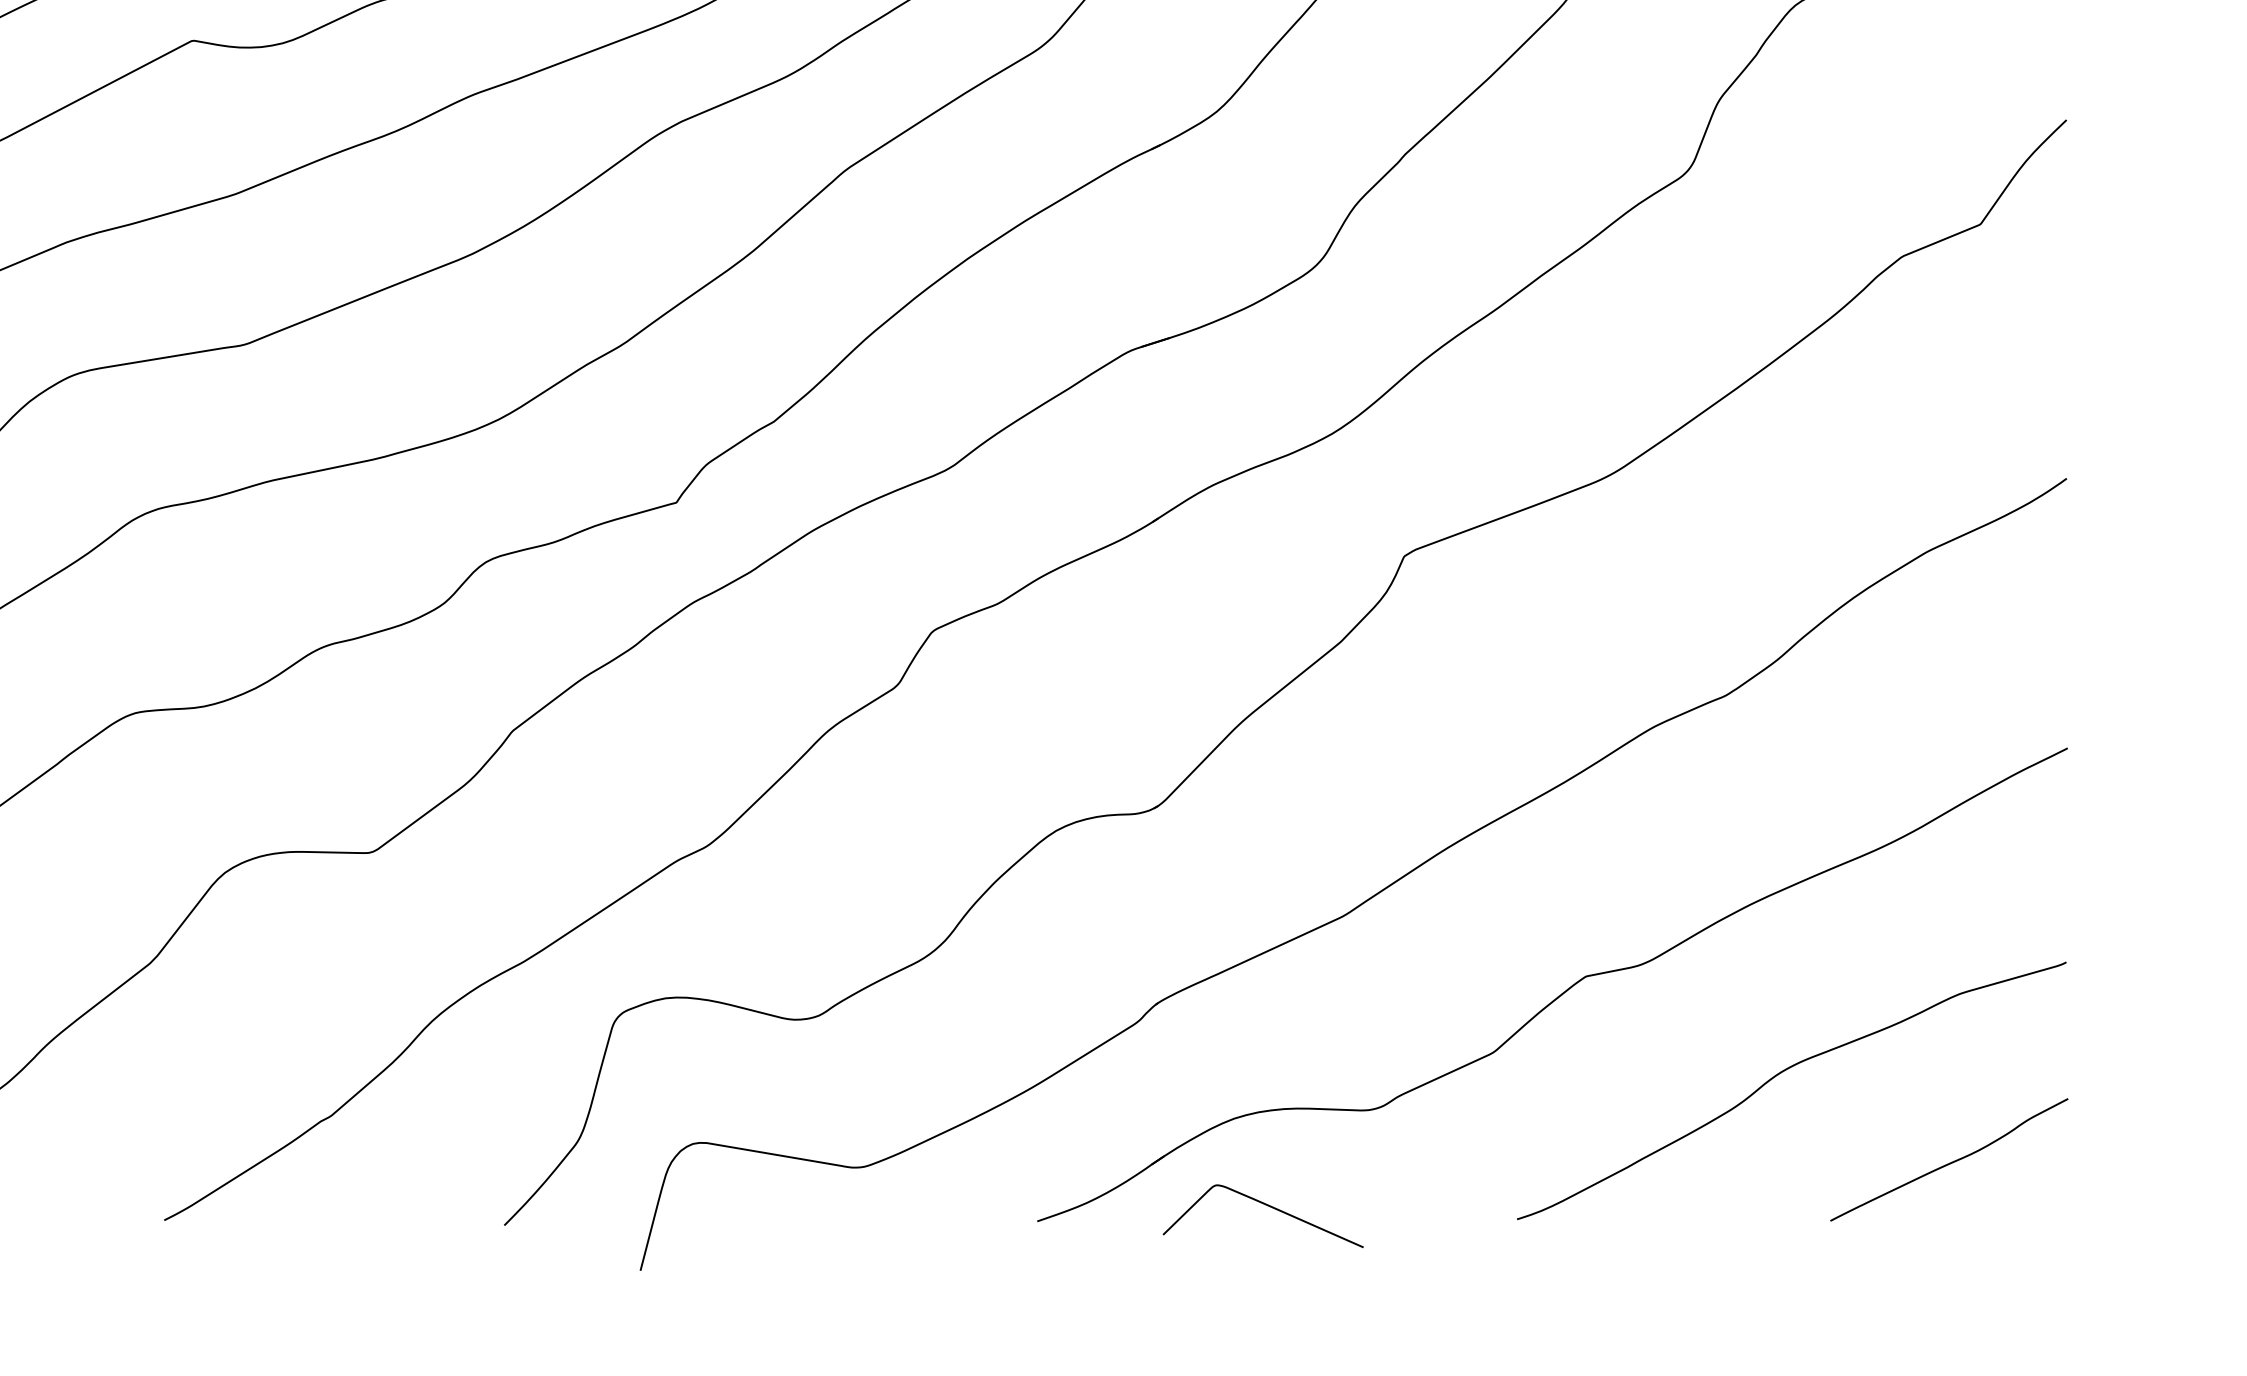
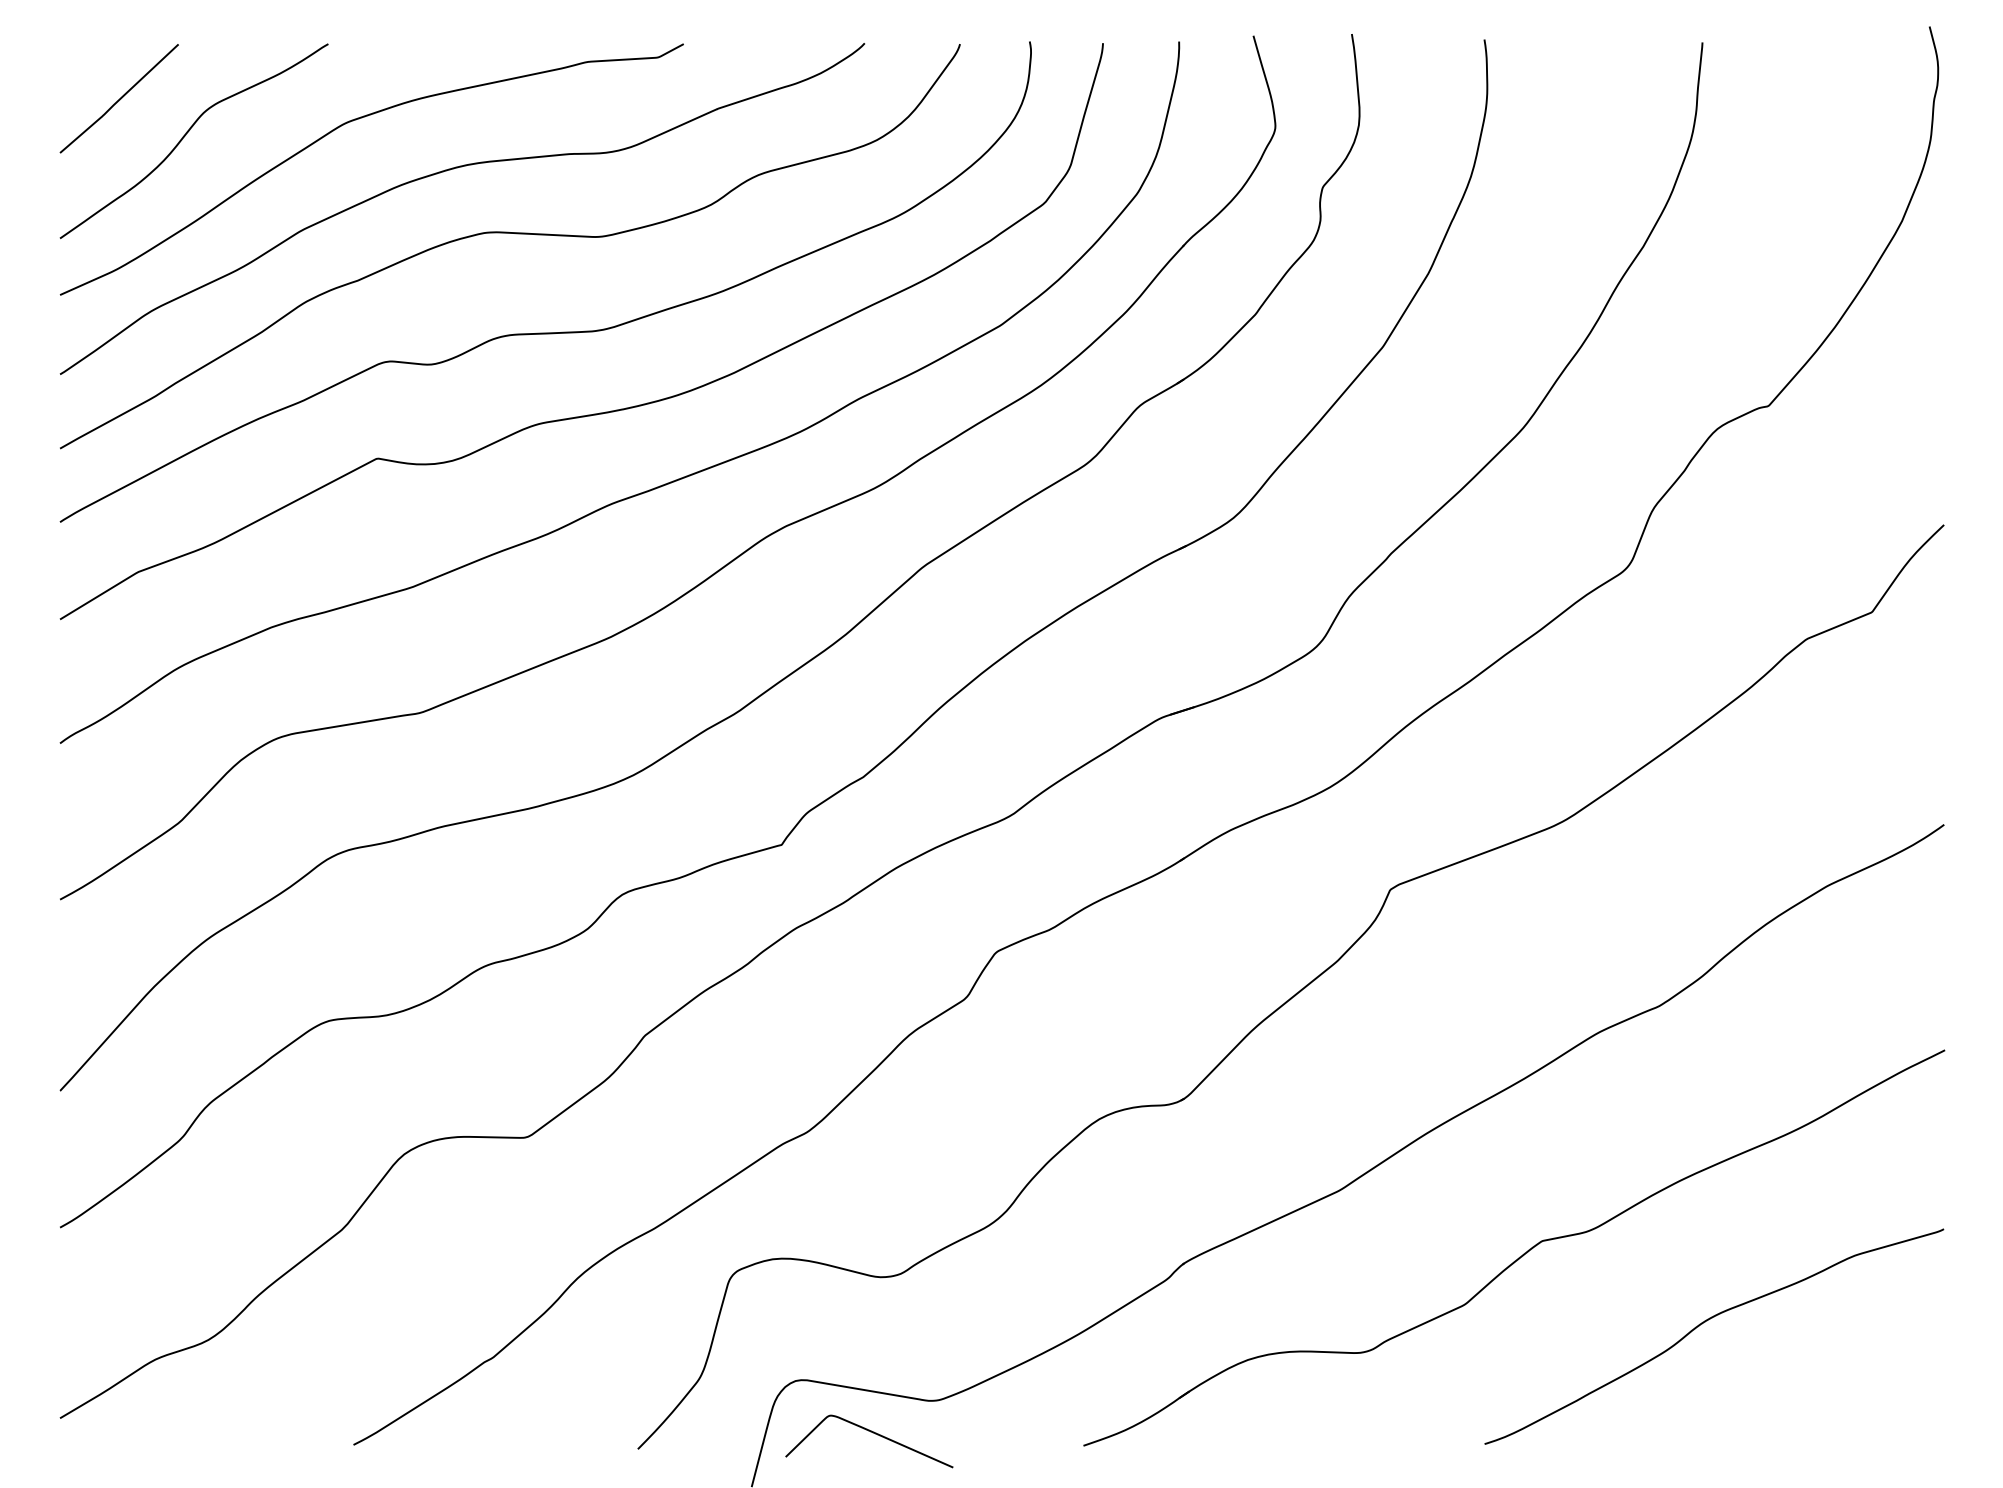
curve: (1949, 1162) -> (1846, 1396), removed
curve: (1268, 1206) -> (873, 1433), moved

